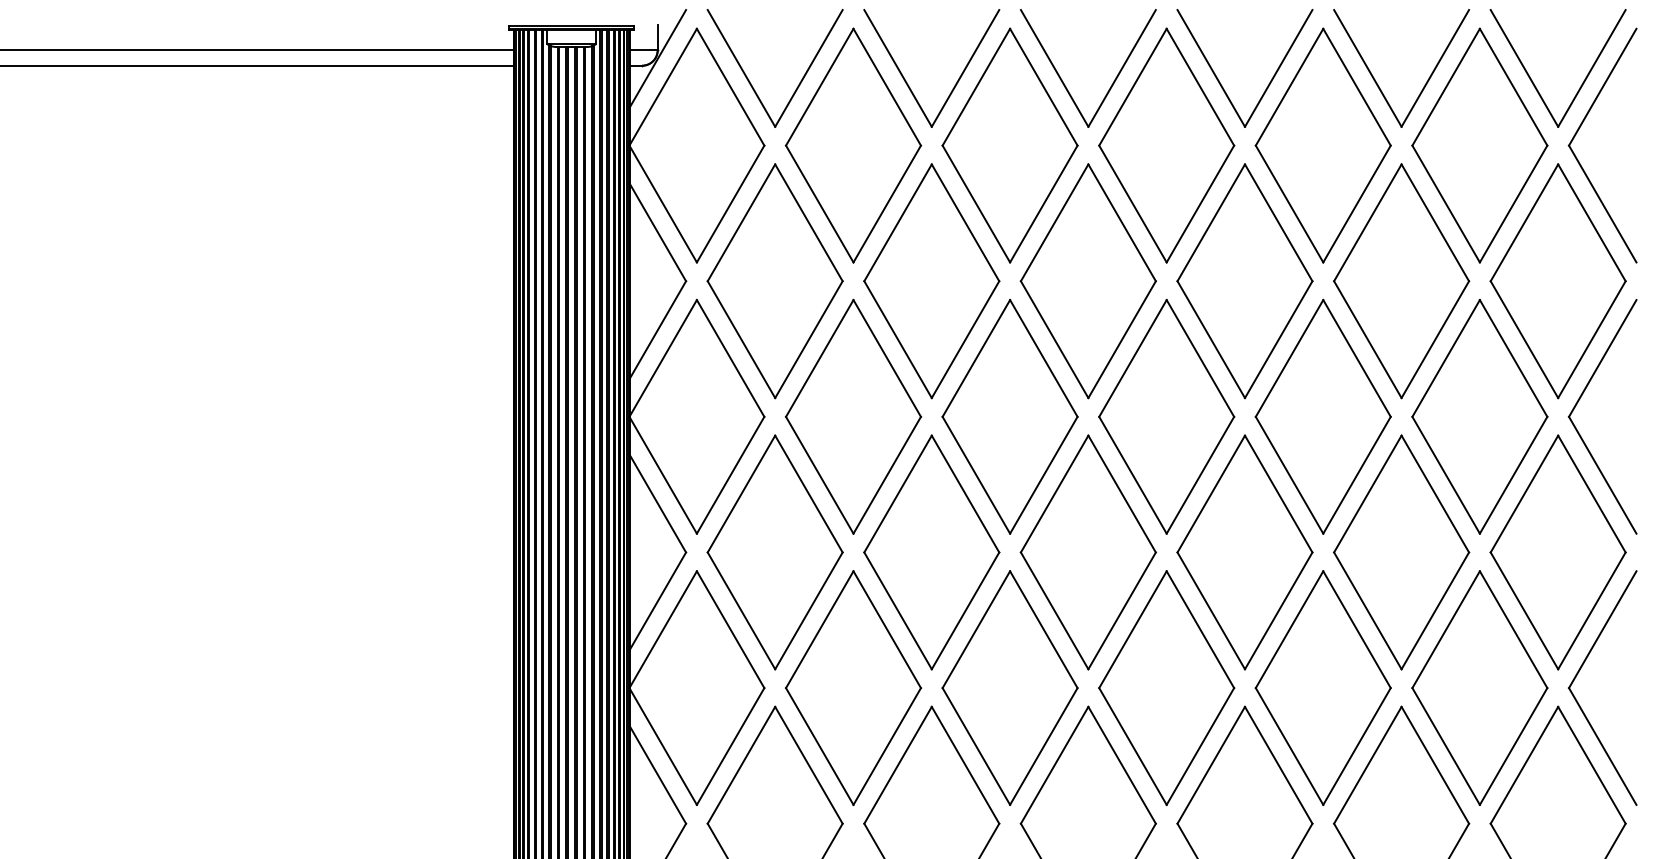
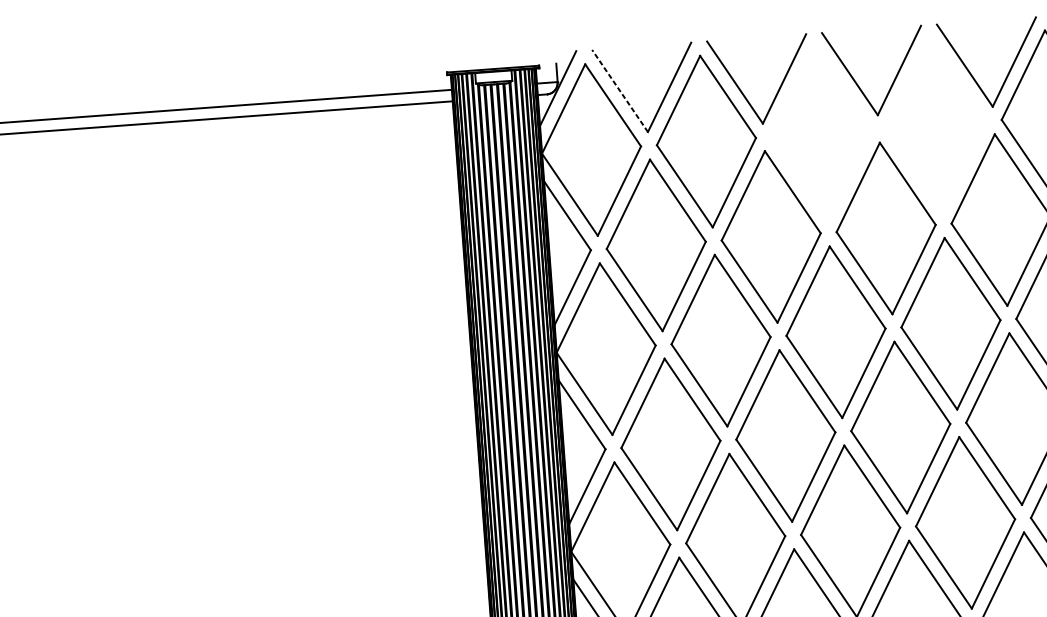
line: (741, 68) -> (620, 91), solid -> dashed
part: (1009, 145) -> (820, 133), removed
part: (1166, 145) -> (936, 124), removed

